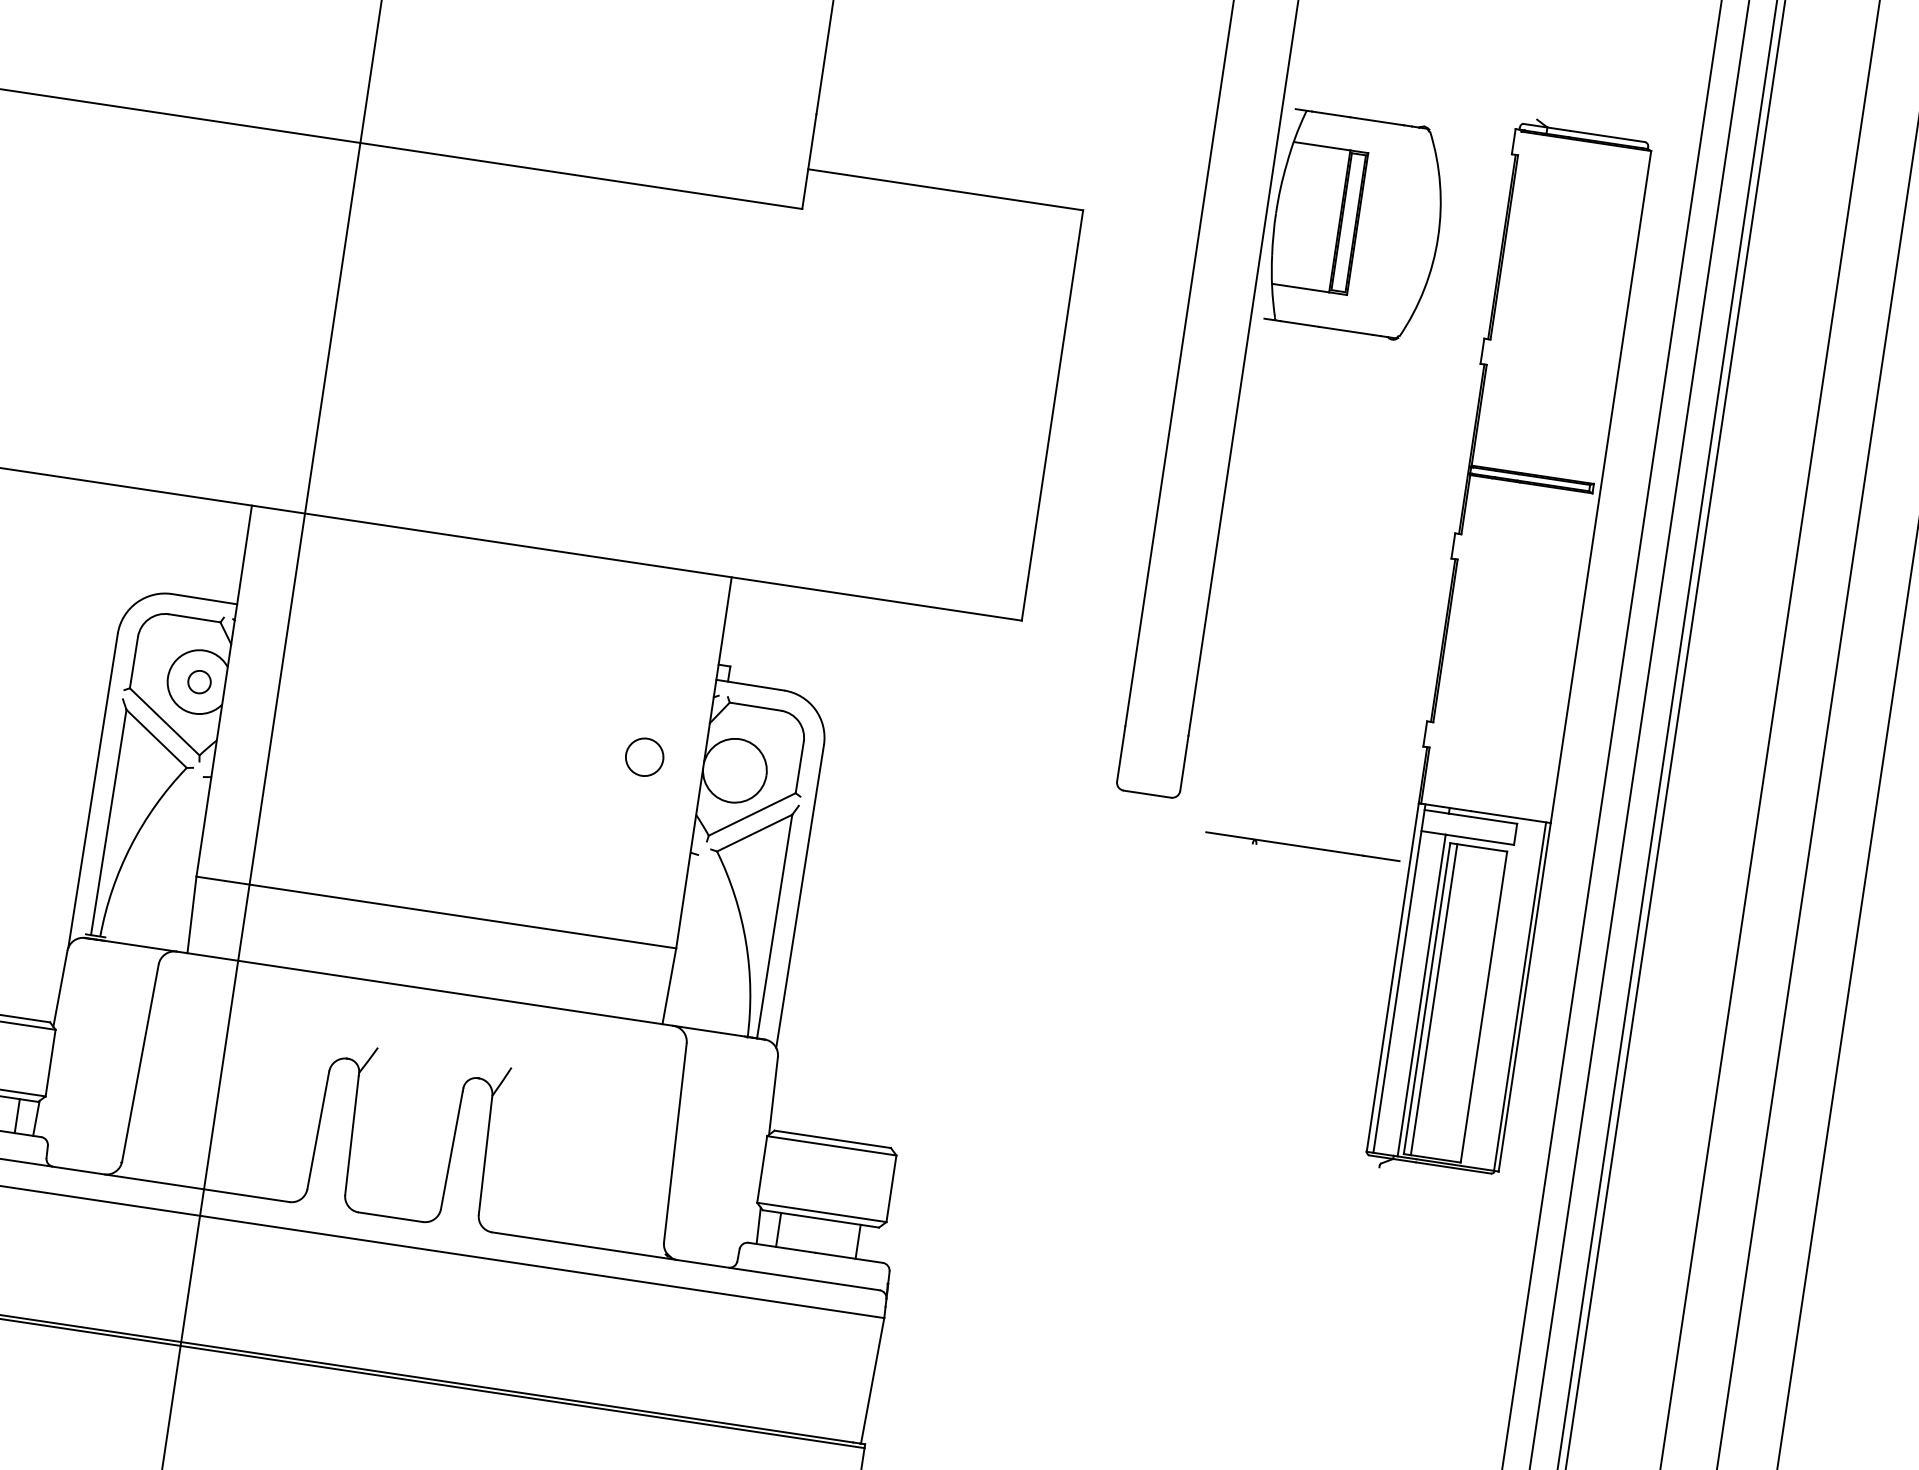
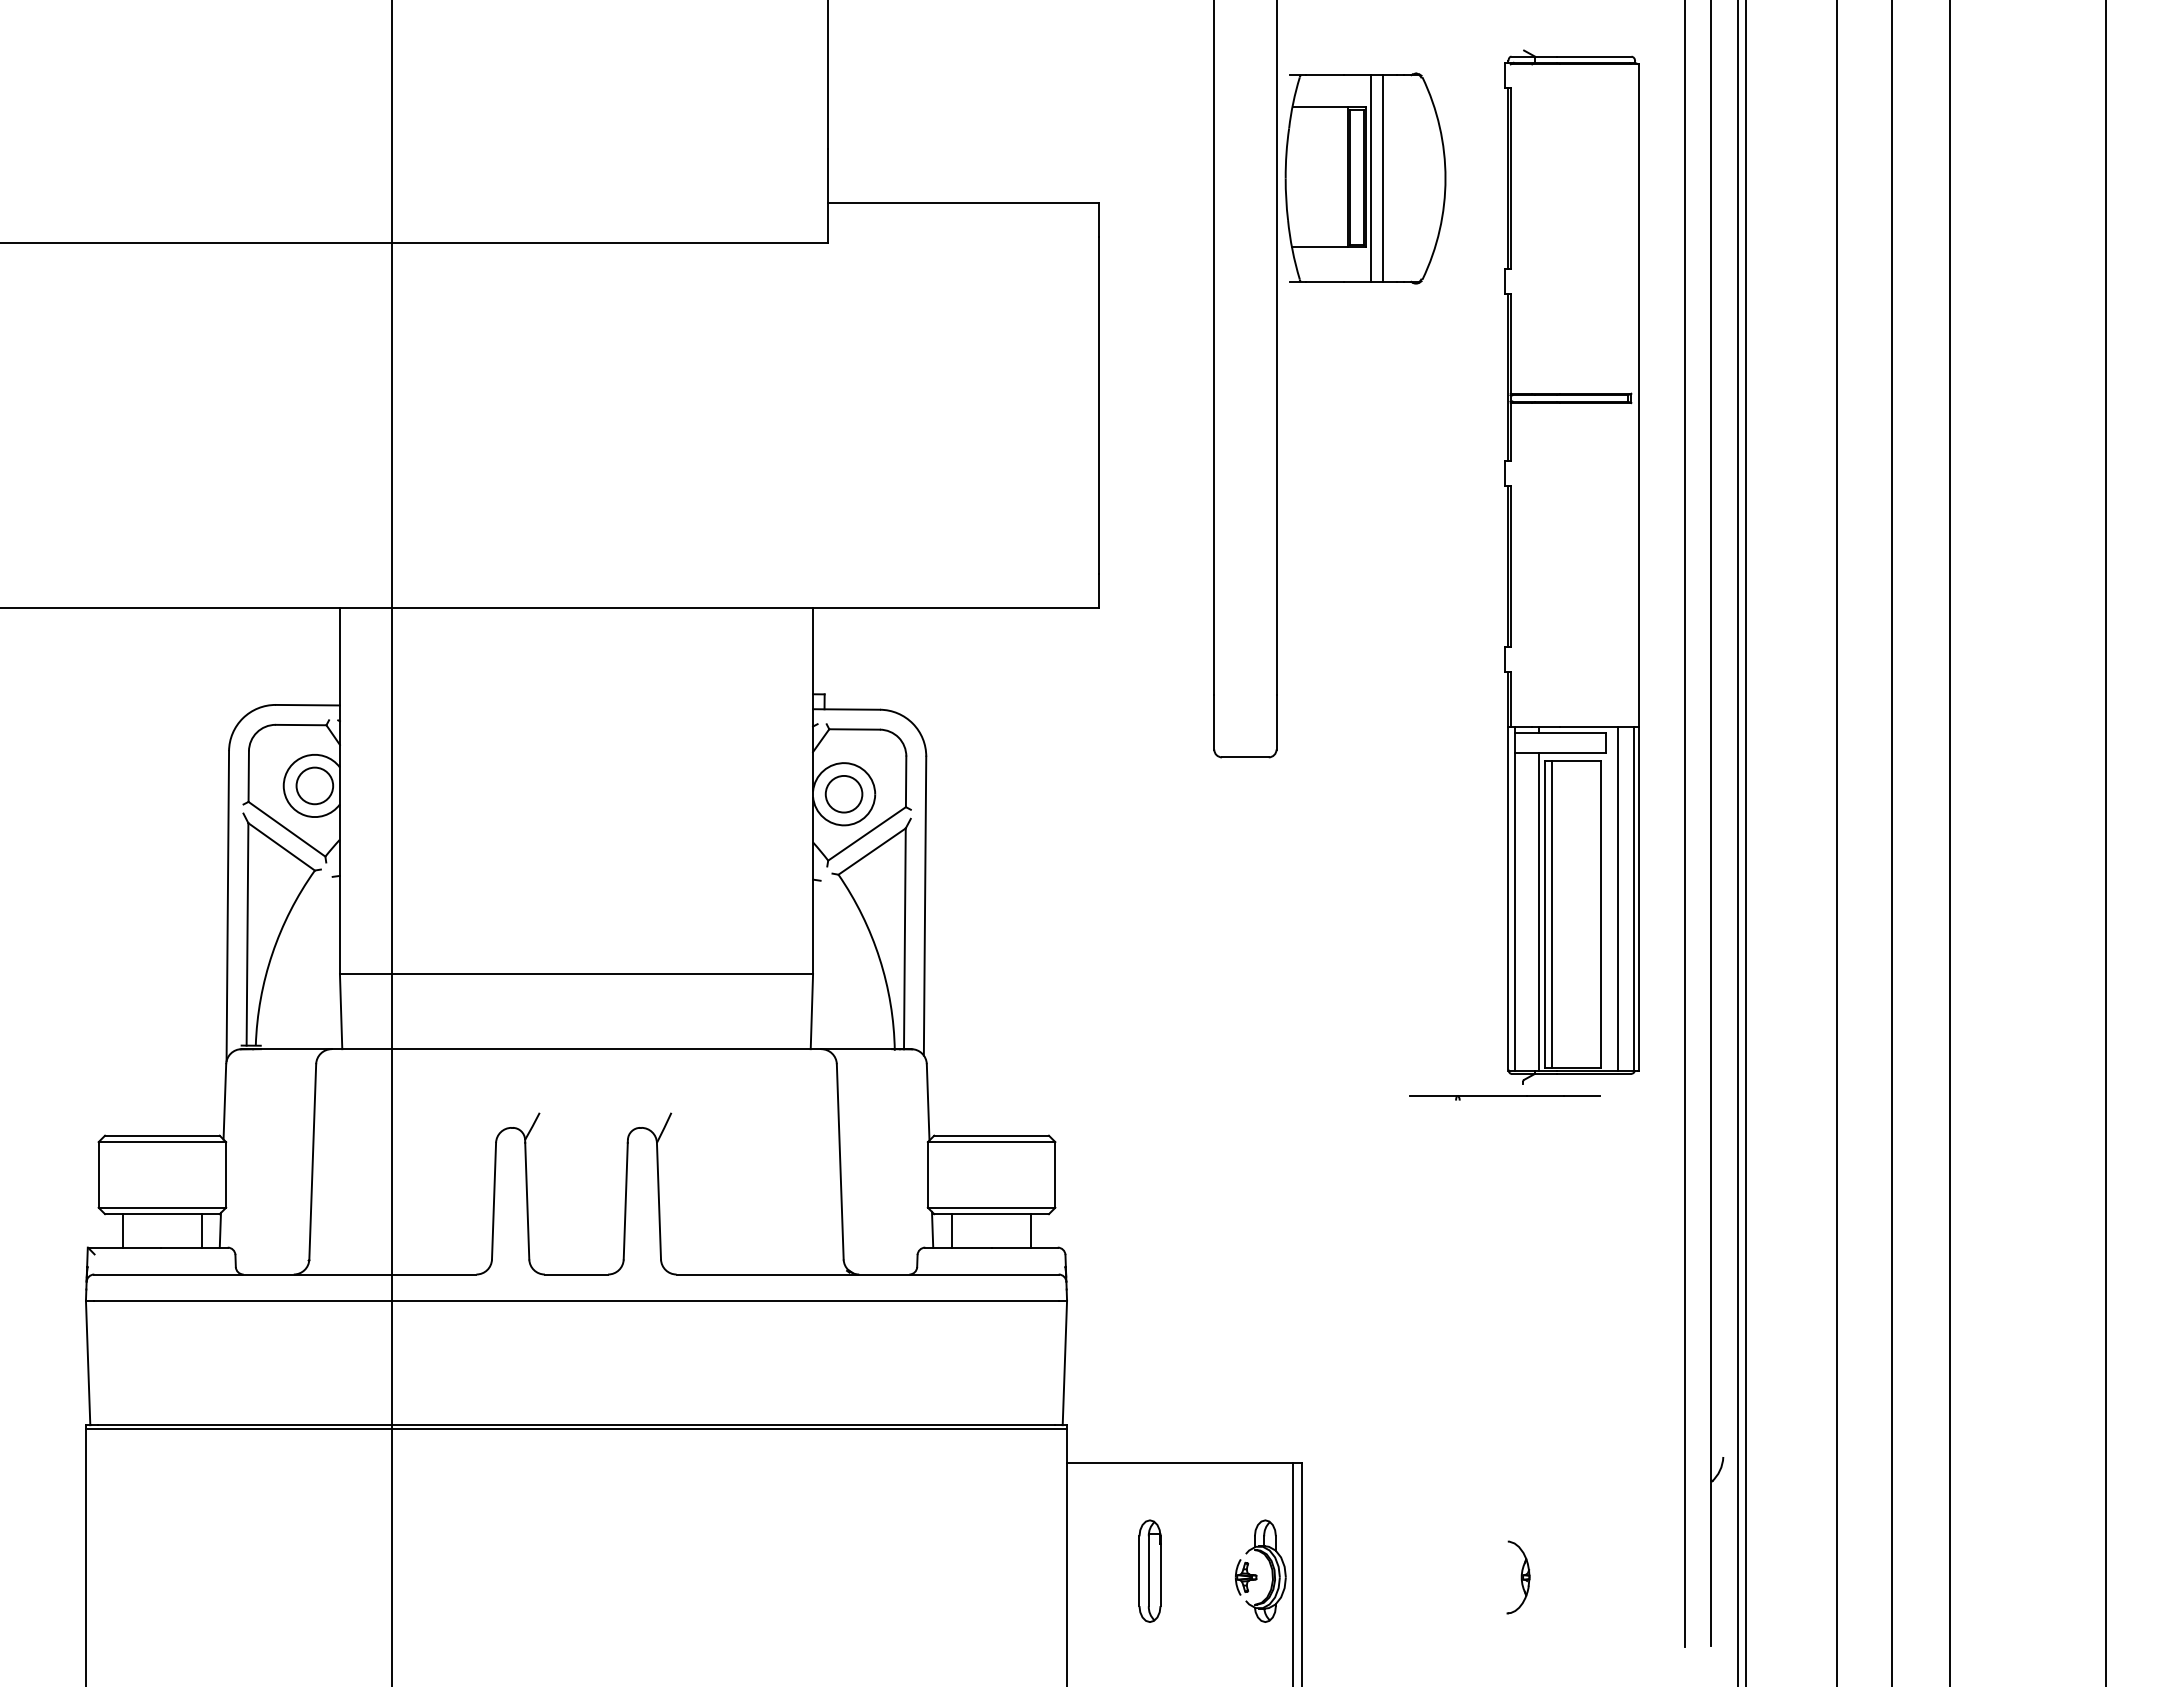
line: (1363, 226) -> (1371, 178), added
line: (1374, 227) -> (1382, 178), added
circle: (199, 681) -> (314, 785), size x1.67
circle: (644, 757) -> (843, 794), moved
part: (1302, 848) -> (1504, 1097), moved
line: (1504, 993) -> (1618, 898), added

